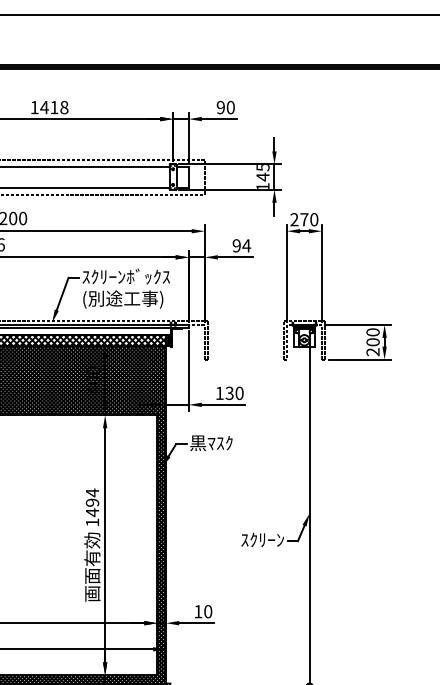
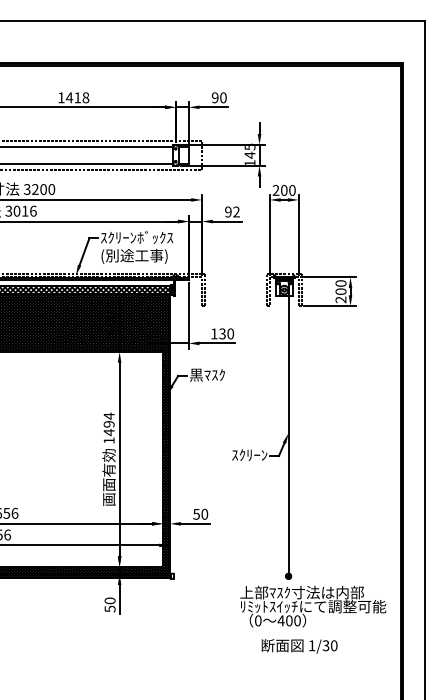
text: (304, 218) -> (284, 189), 270 -> 200
text: (246, 245) -> (236, 211), 94 -> 92
text: (198, 611) -> (196, 514), 10 -> 50

